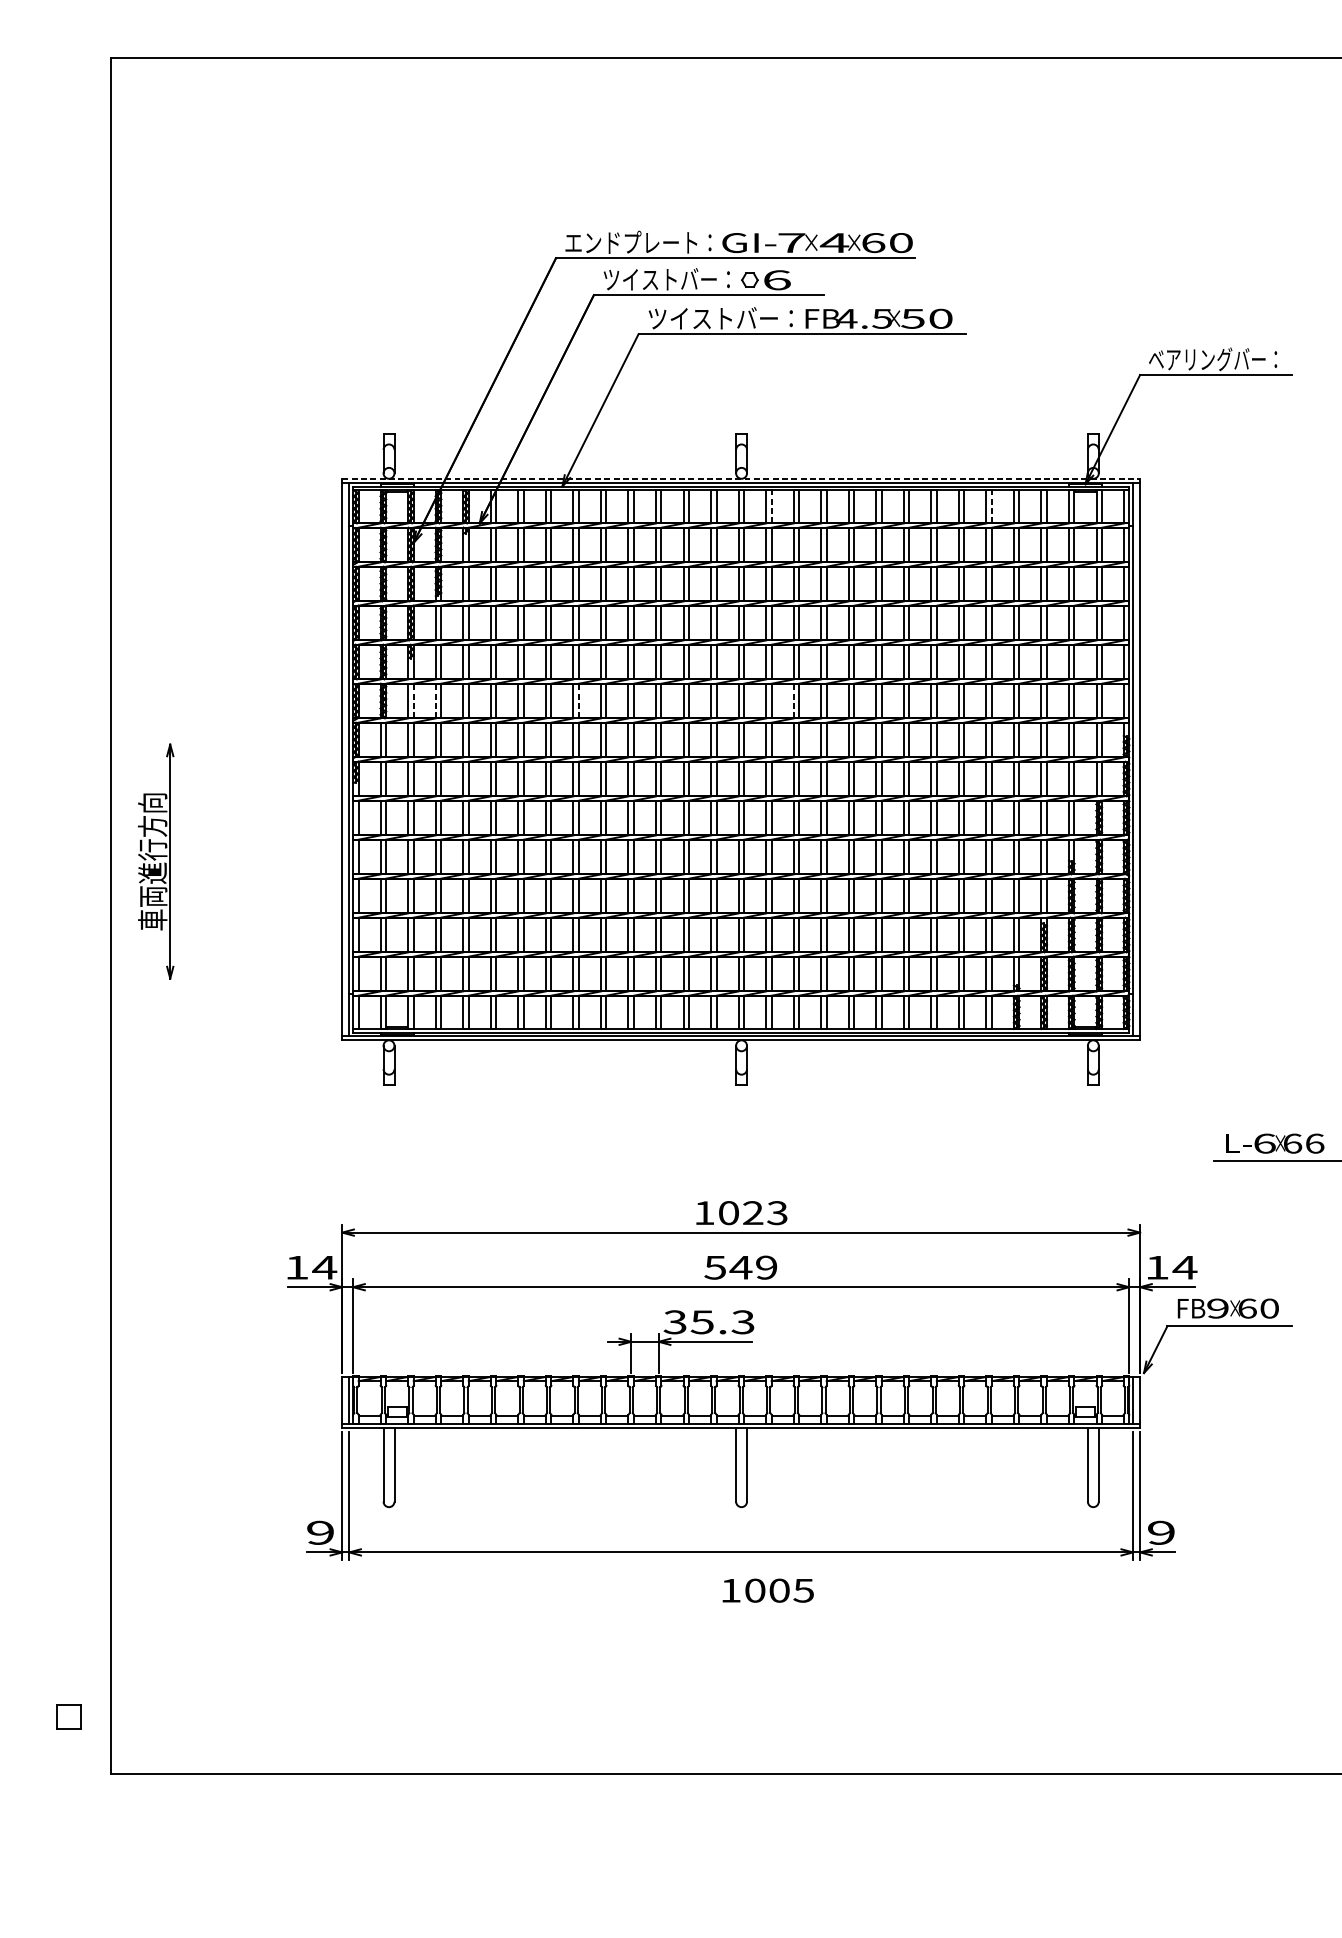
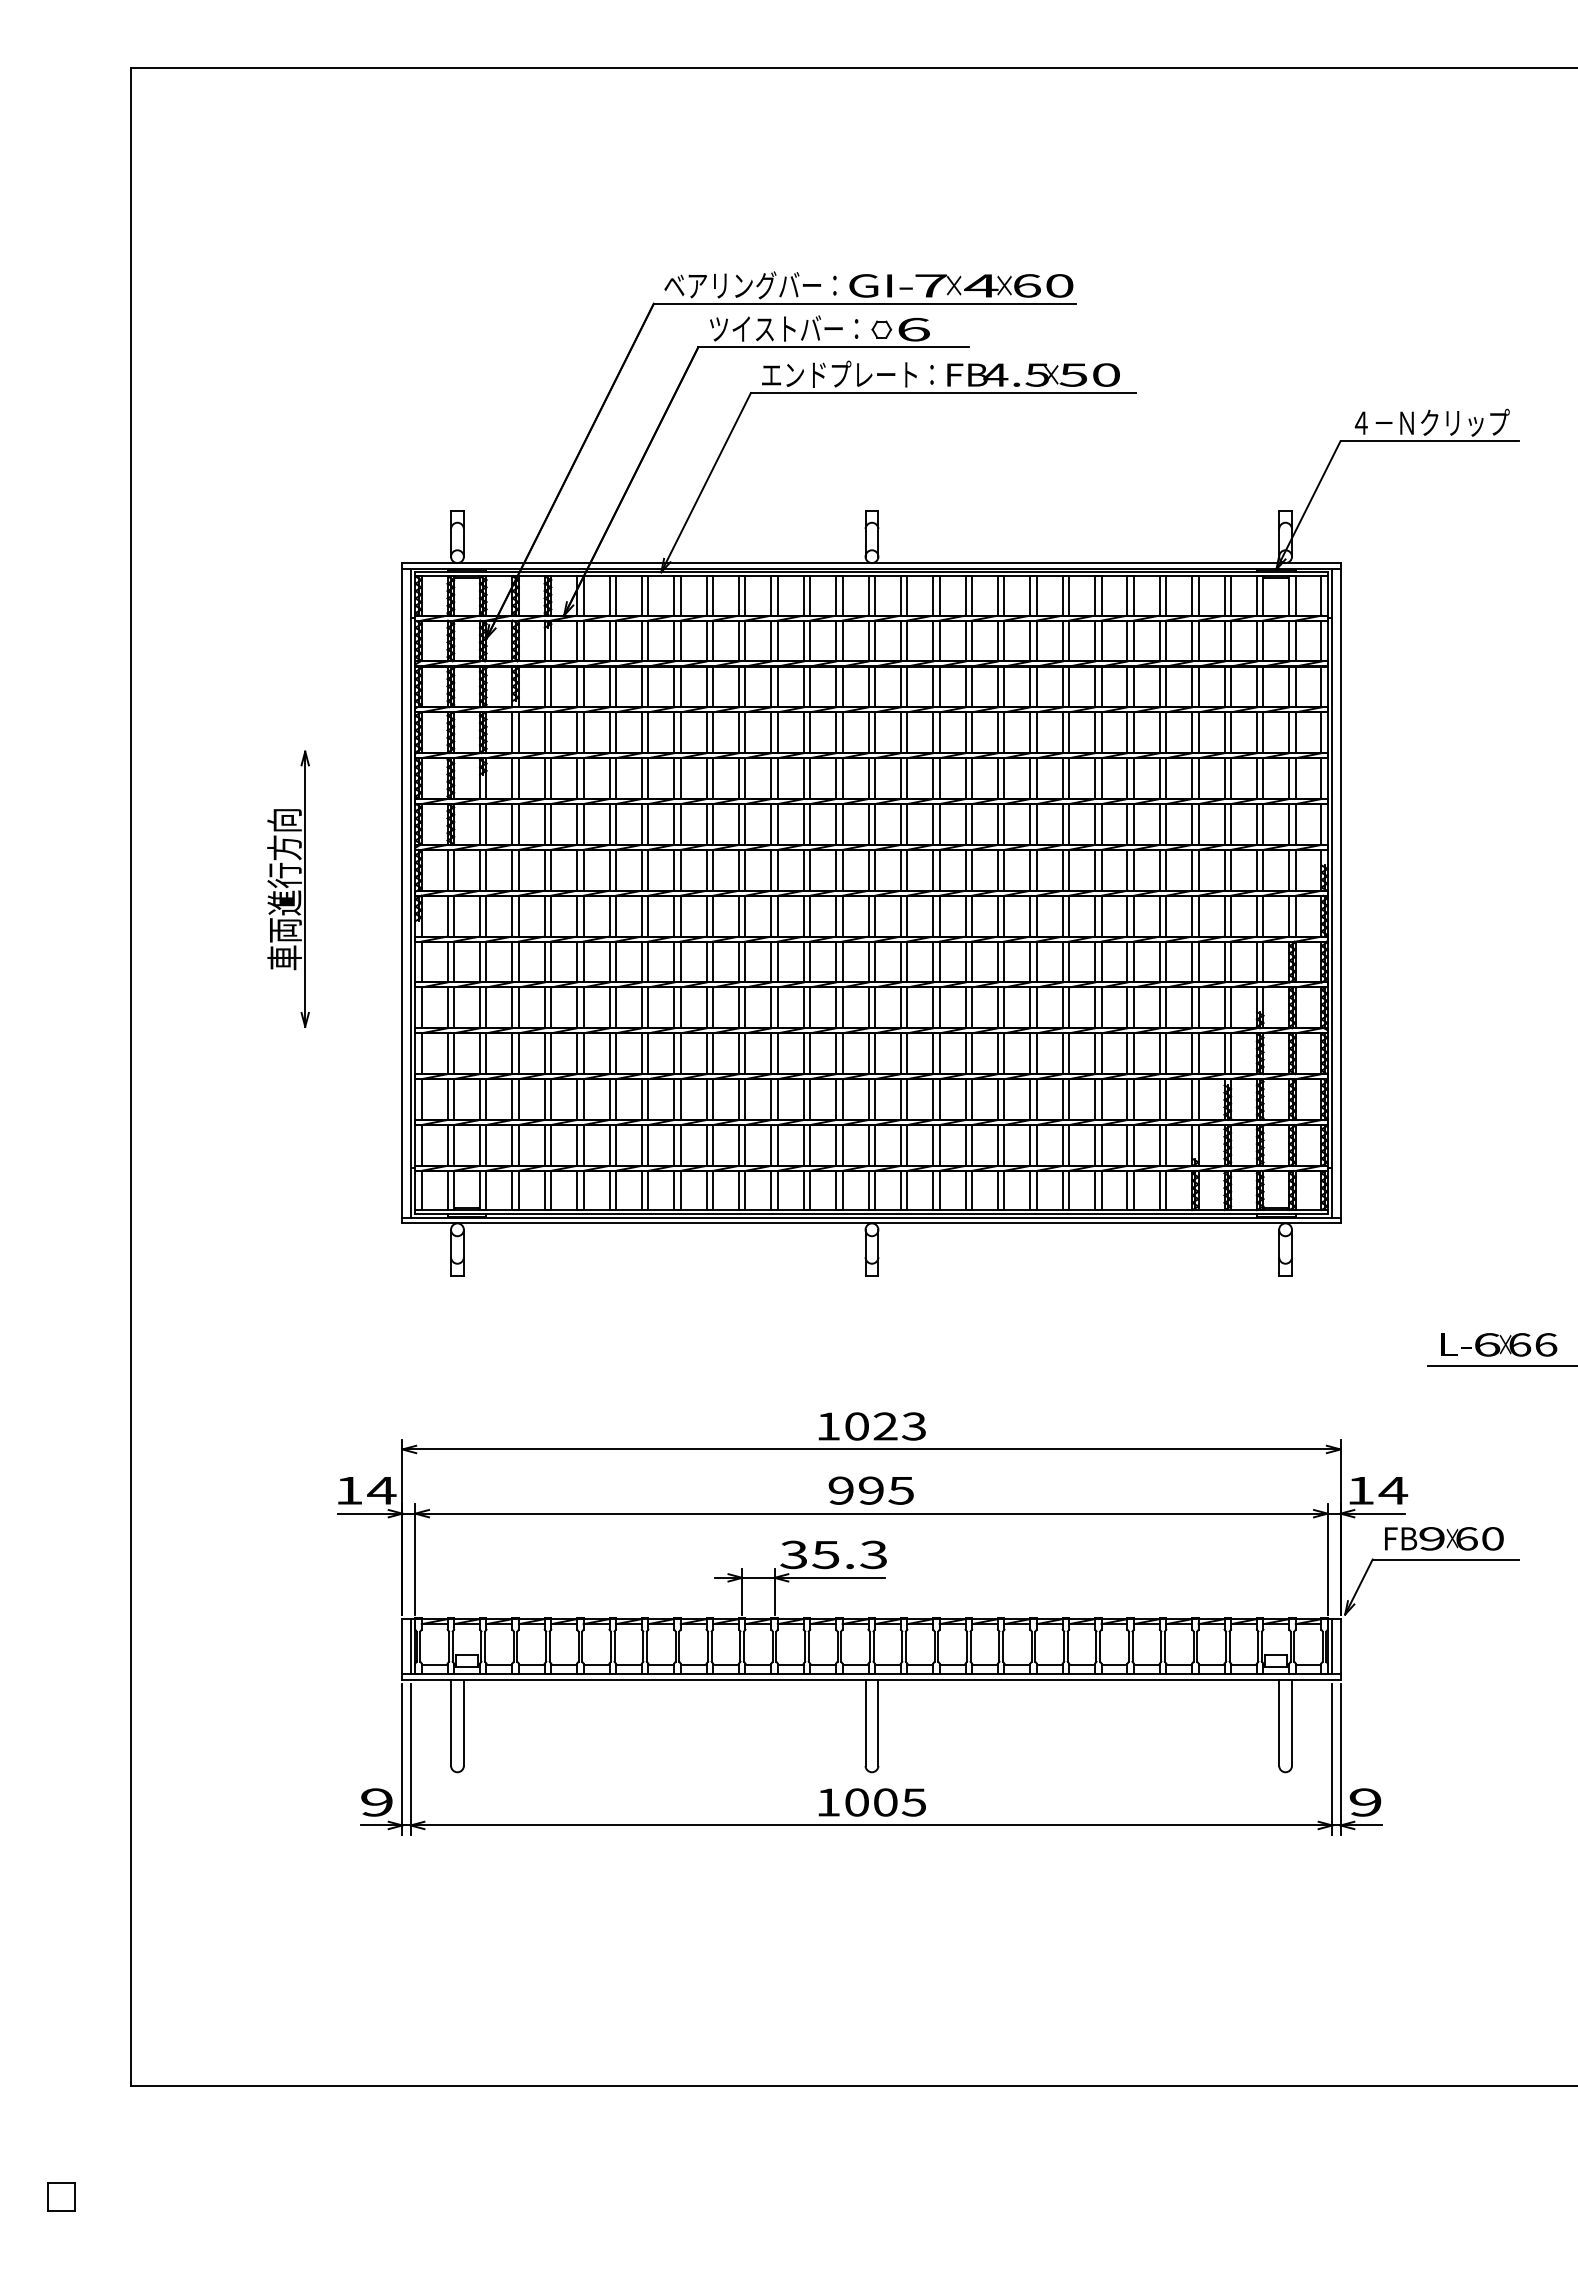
text: (631, 242) -> (742, 285), エンドプレート： -> ベアリングバー：
text: (720, 317) -> (847, 373), ツイストバー： -> エンドプレート：
text: (1216, 359) -> (1430, 422), ベアリングバー： -> ４－Ｎクリップ
line: (742, 479) -> (872, 563), dashed -> solid
line: (771, 507) -> (907, 596), dashed -> solid
line: (992, 507) -> (1166, 596), dashed -> solid
line: (413, 700) -> (486, 823), dashed -> solid
line: (435, 700) -> (512, 823), dashed -> solid
line: (578, 700) -> (680, 823), dashed -> solid
line: (793, 700) -> (933, 823), dashed -> solid
part: (156, 860) -> (288, 888), moved
text: (740, 1267) -> (870, 1490), 549 -> 995
text: (767, 1590) -> (871, 1802), moved
part: (69, 1716) -> (61, 2196), moved

